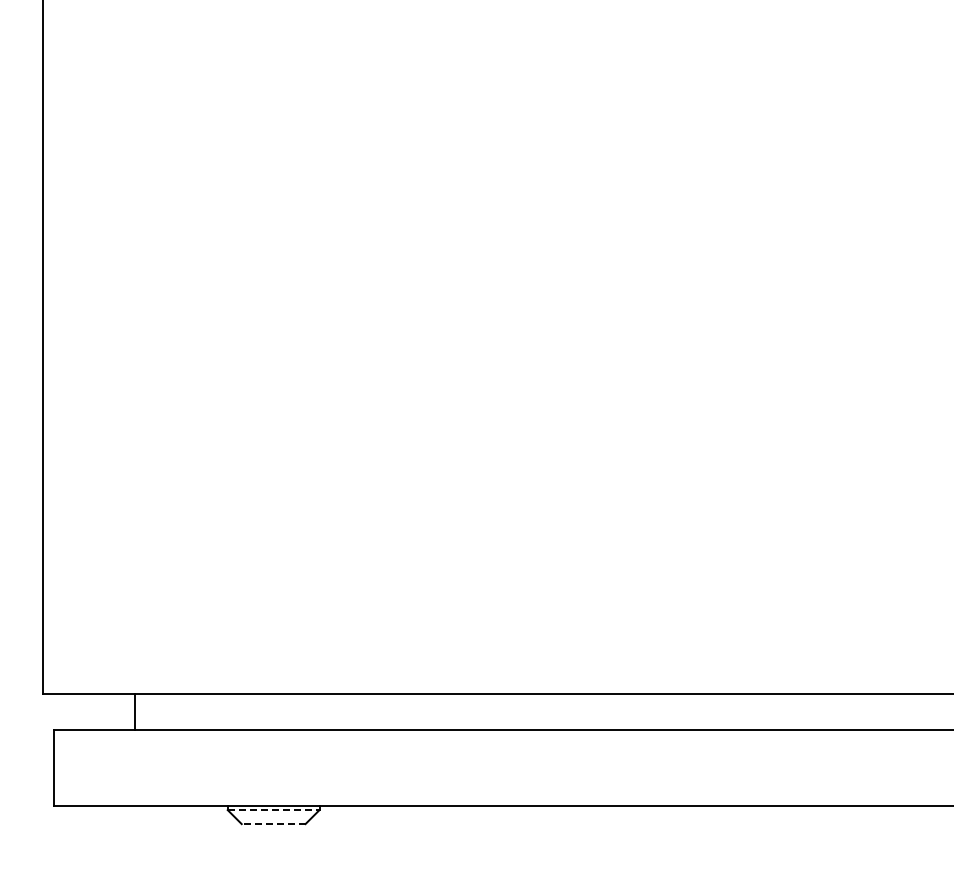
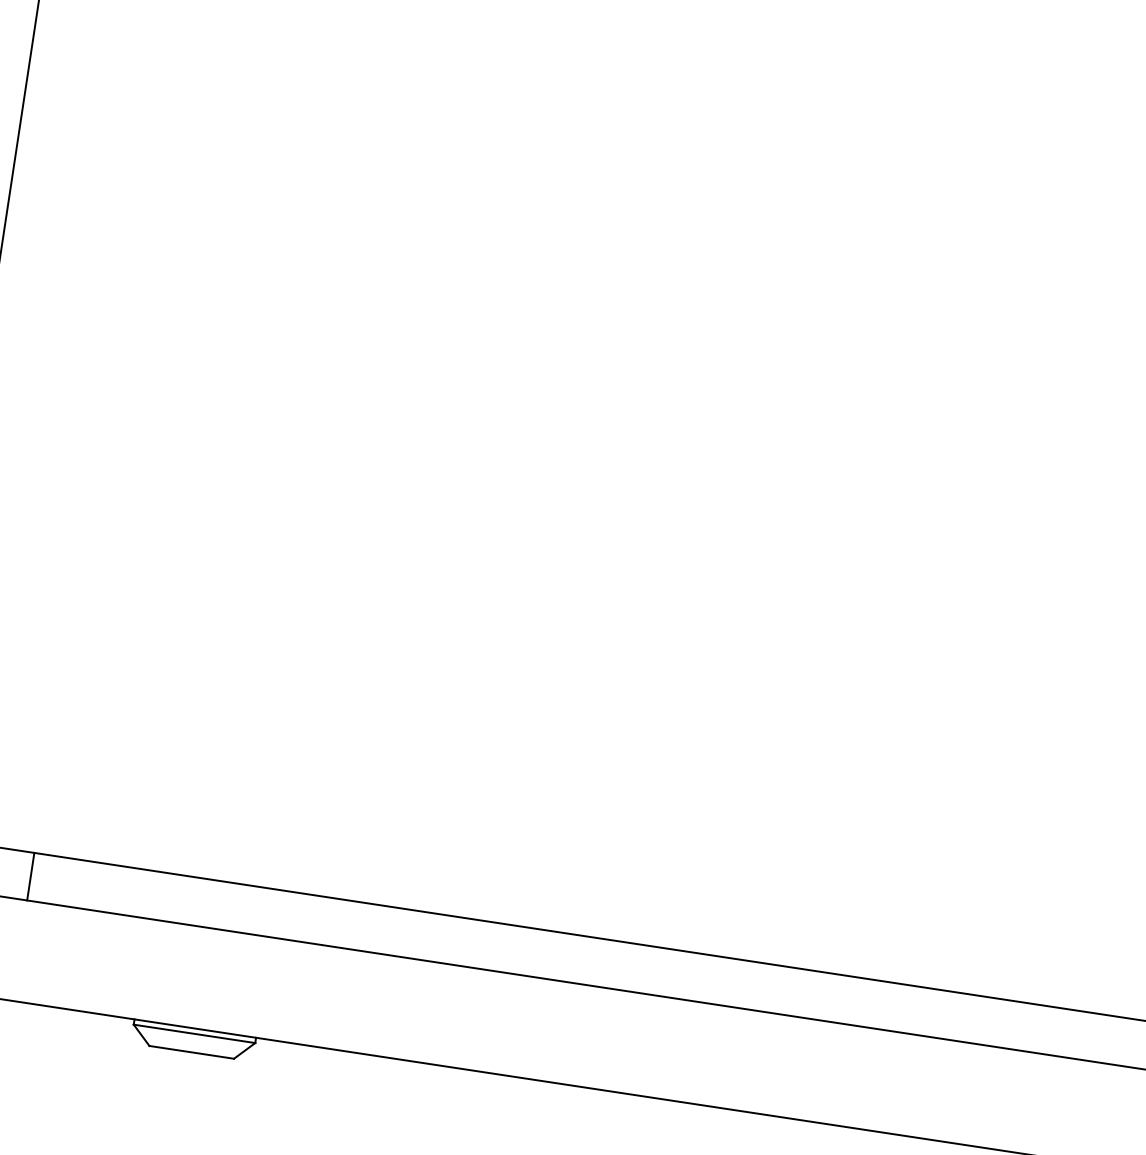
line: (273, 810) -> (194, 1034), dashed -> solid
line: (273, 824) -> (191, 1052), dashed -> solid

